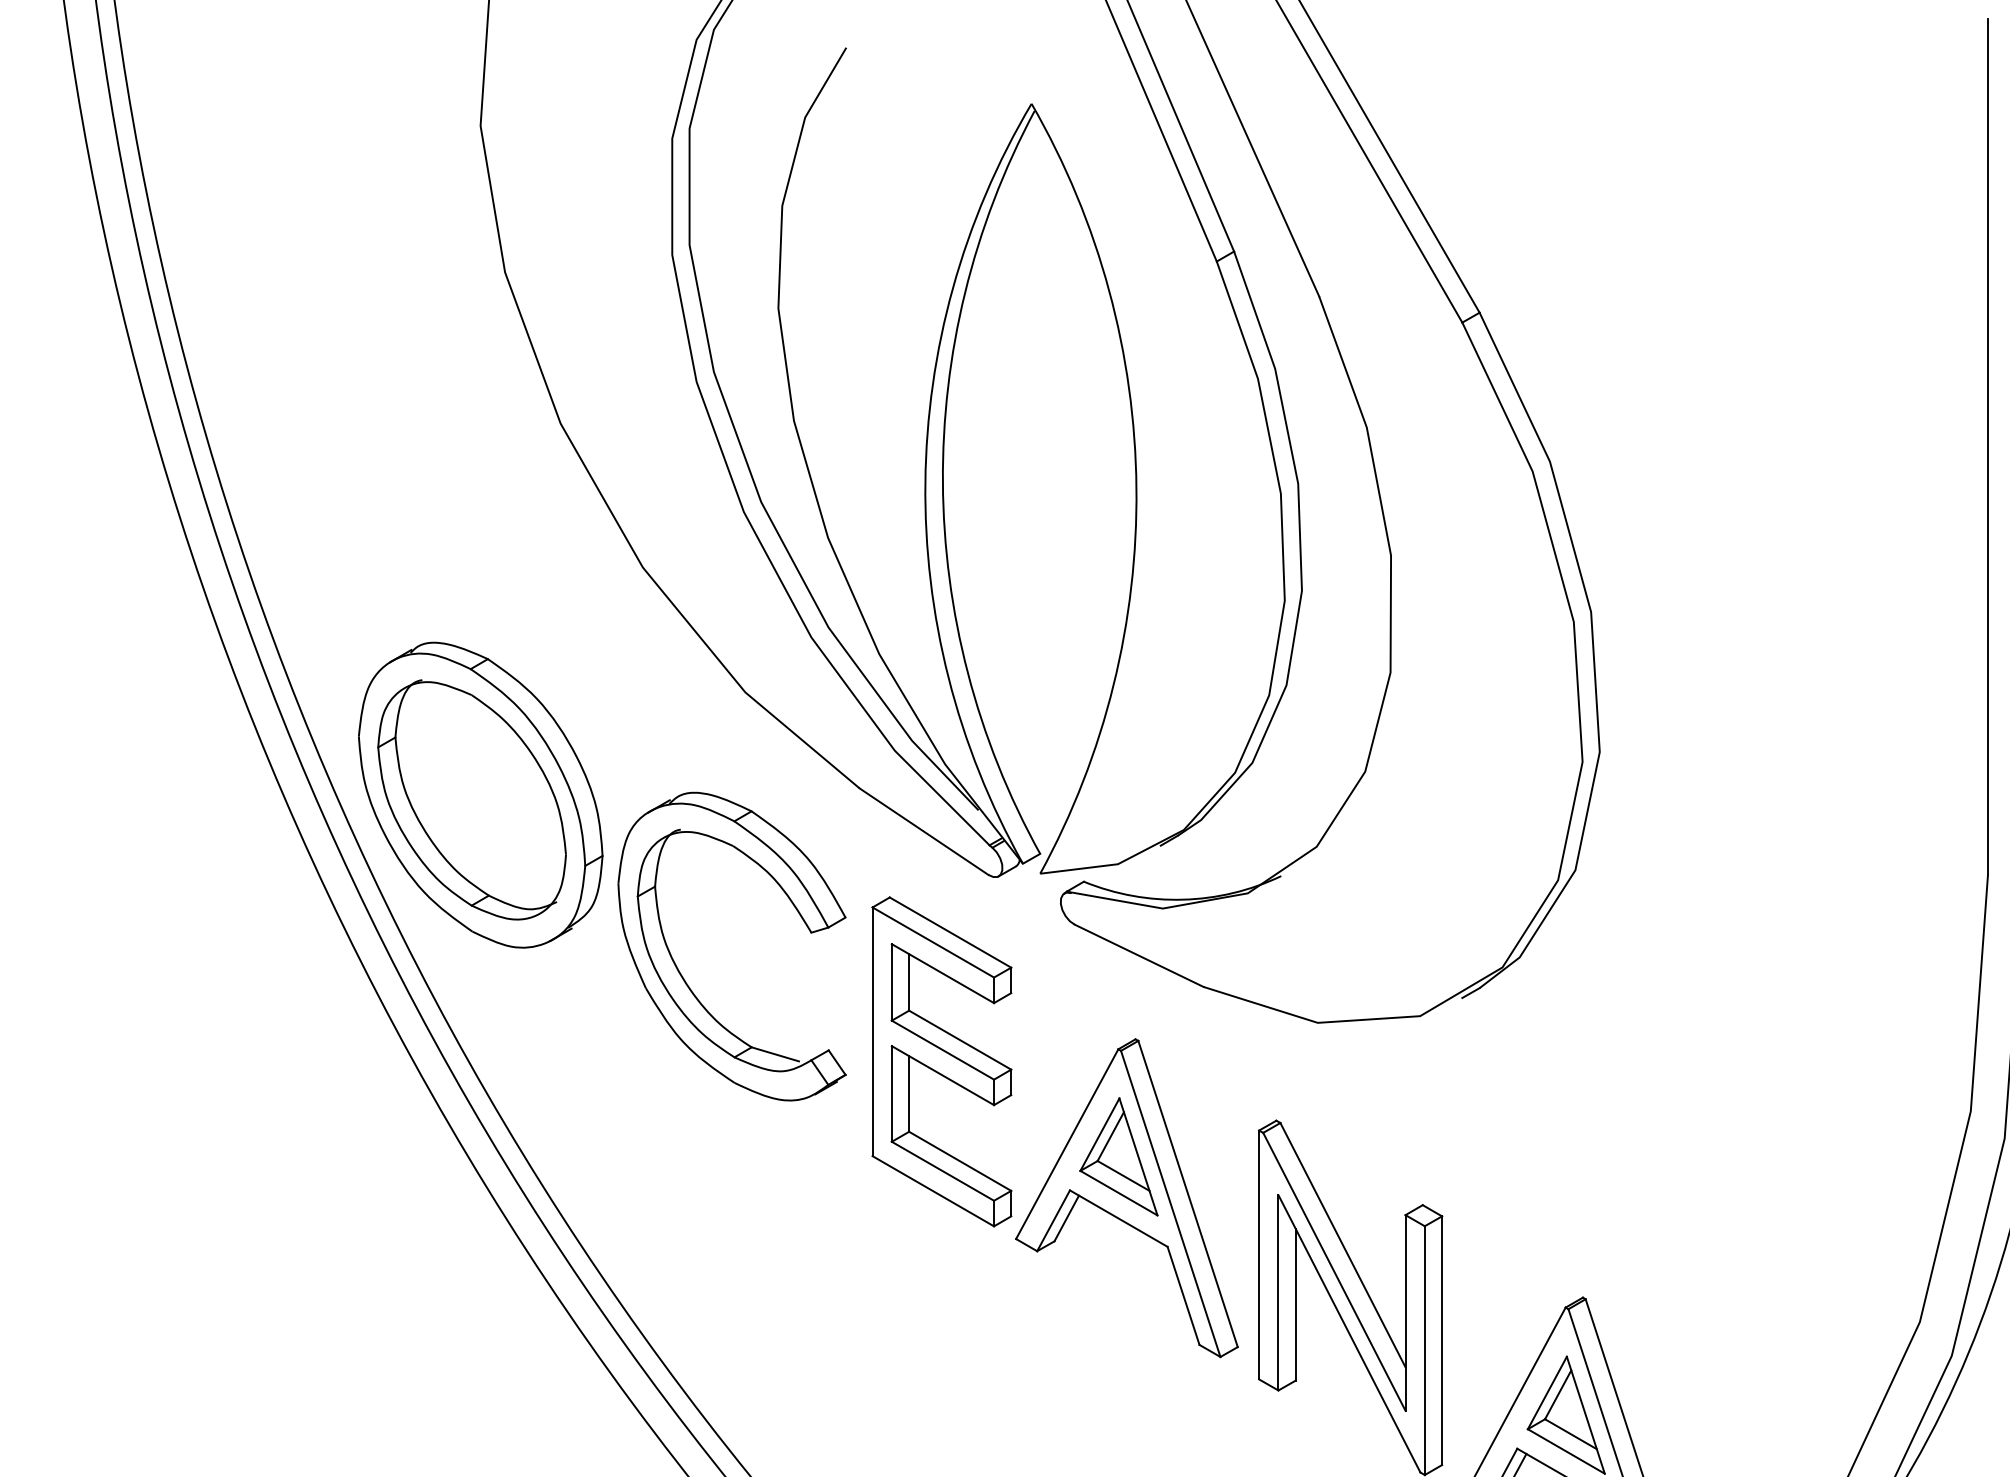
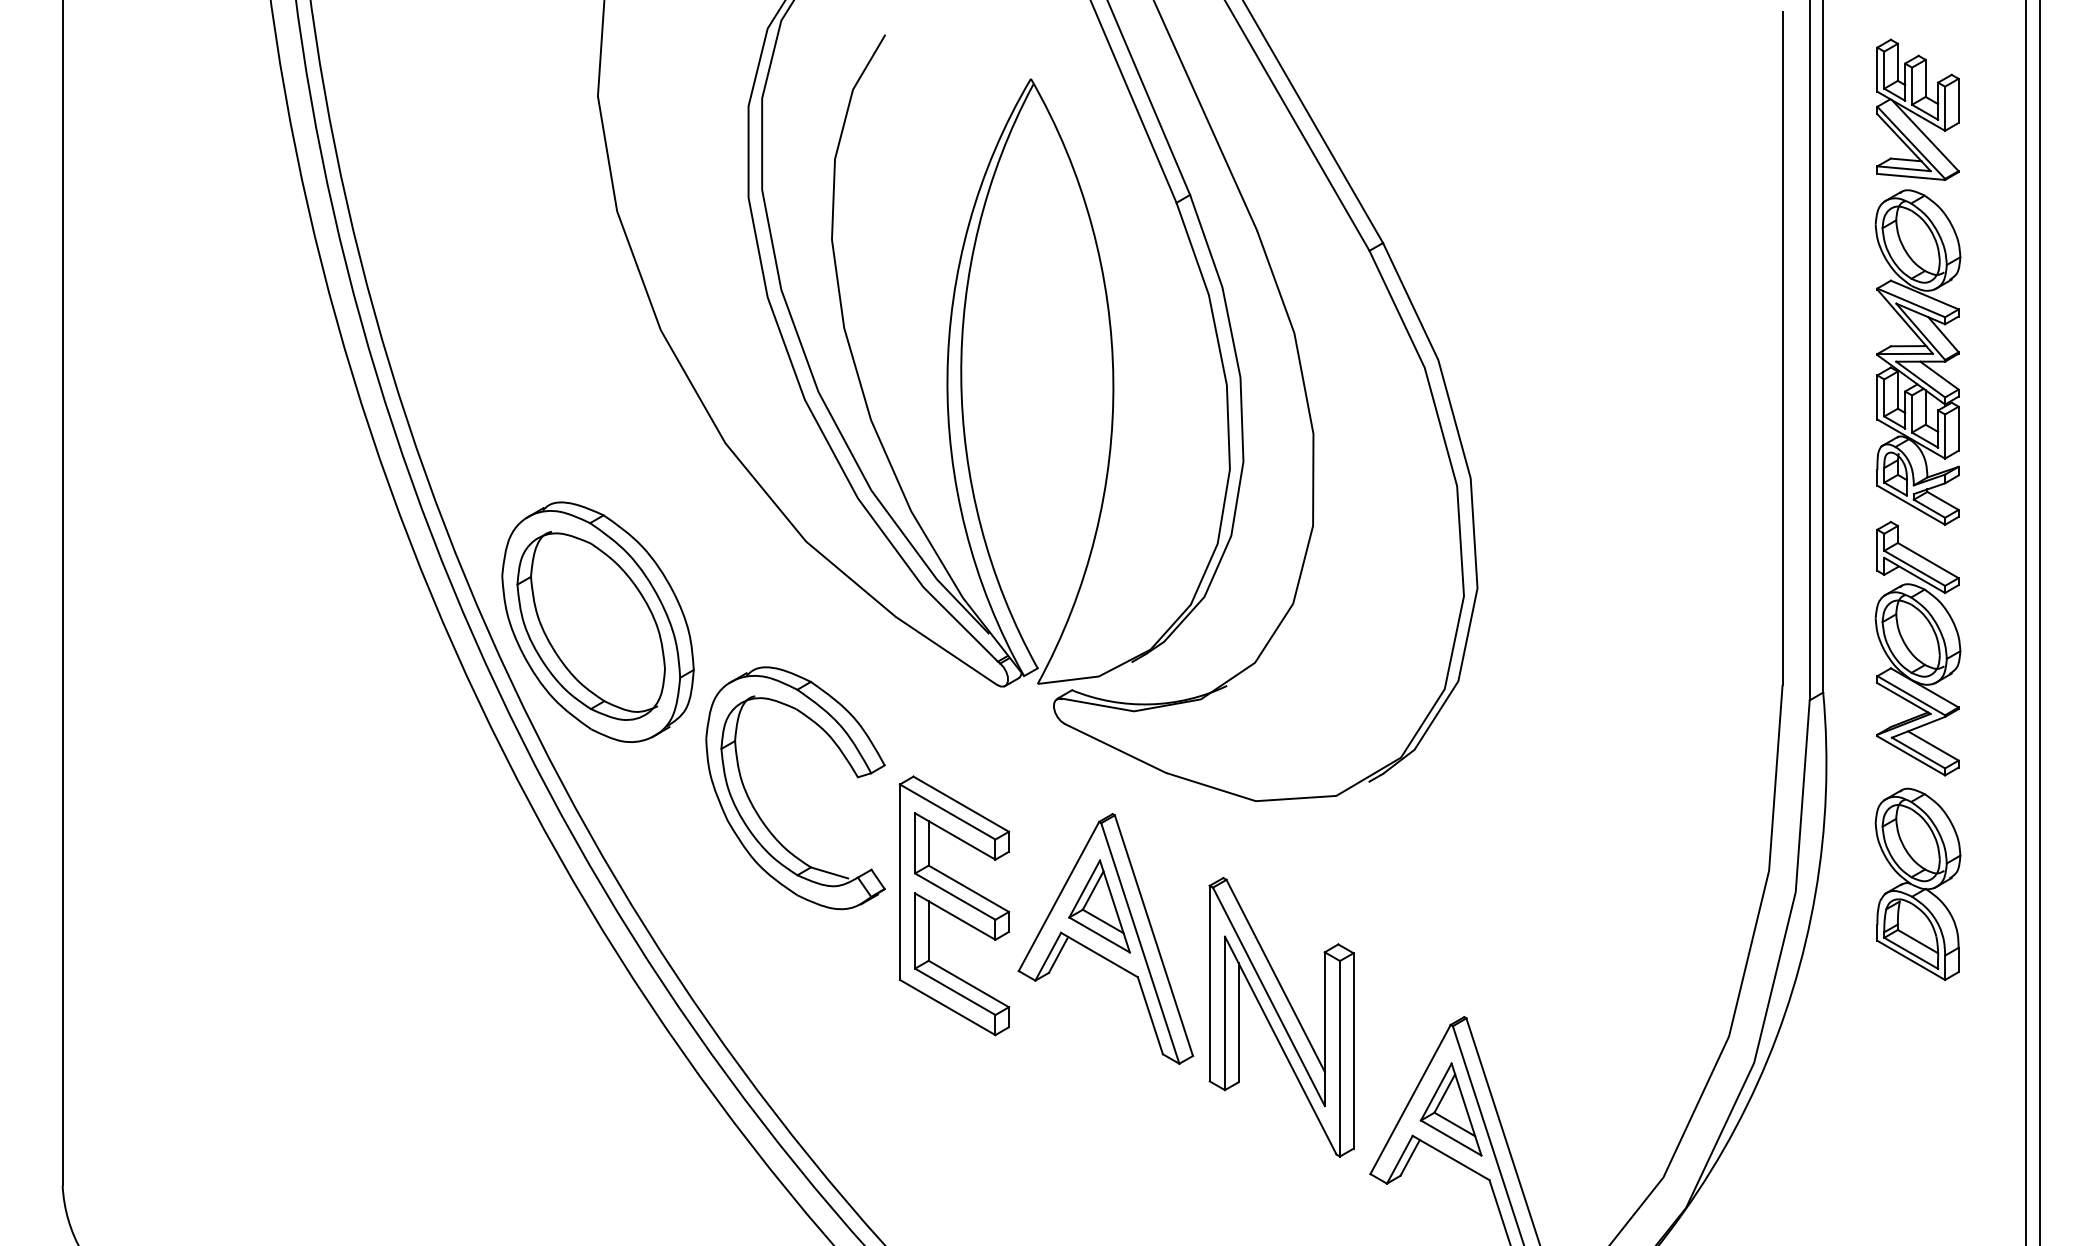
part: (683, 976) -> (757, 811), moved
part: (941, 1061) -> (954, 905), moved

